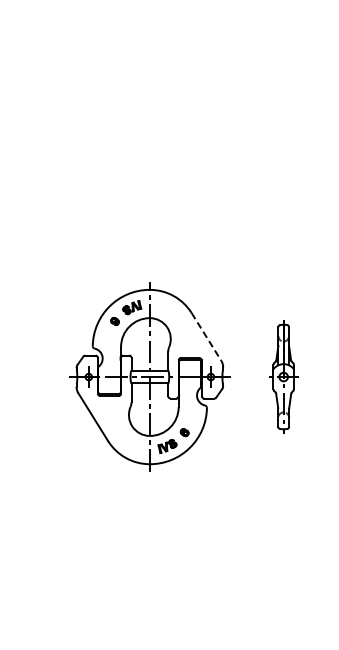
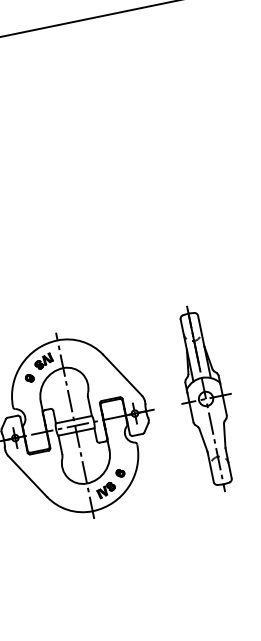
line: (206, 337) -> (122, 375), dashed -> solid
part: (283, 376) -> (205, 398), size x1.67

